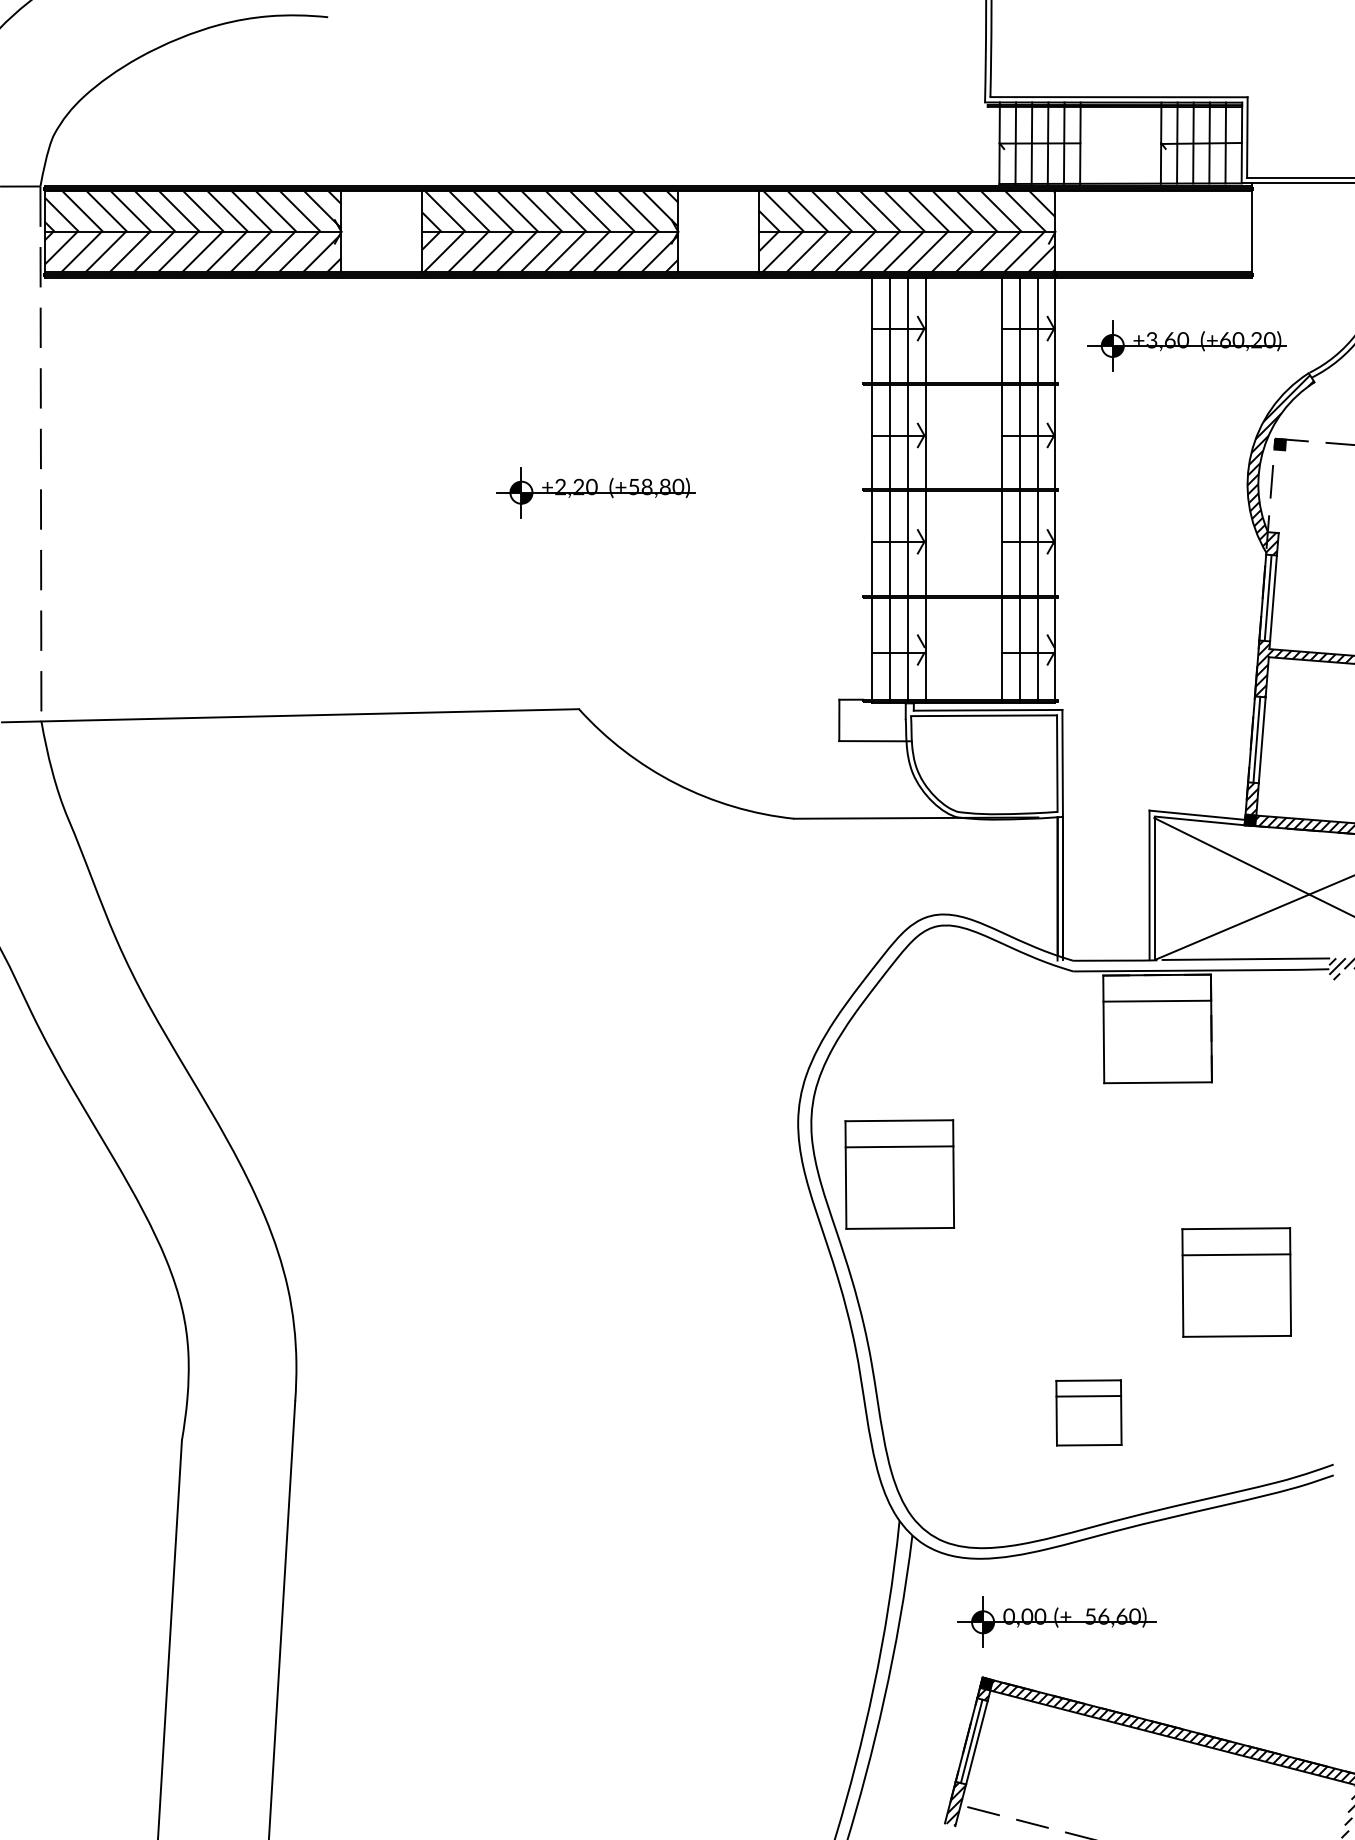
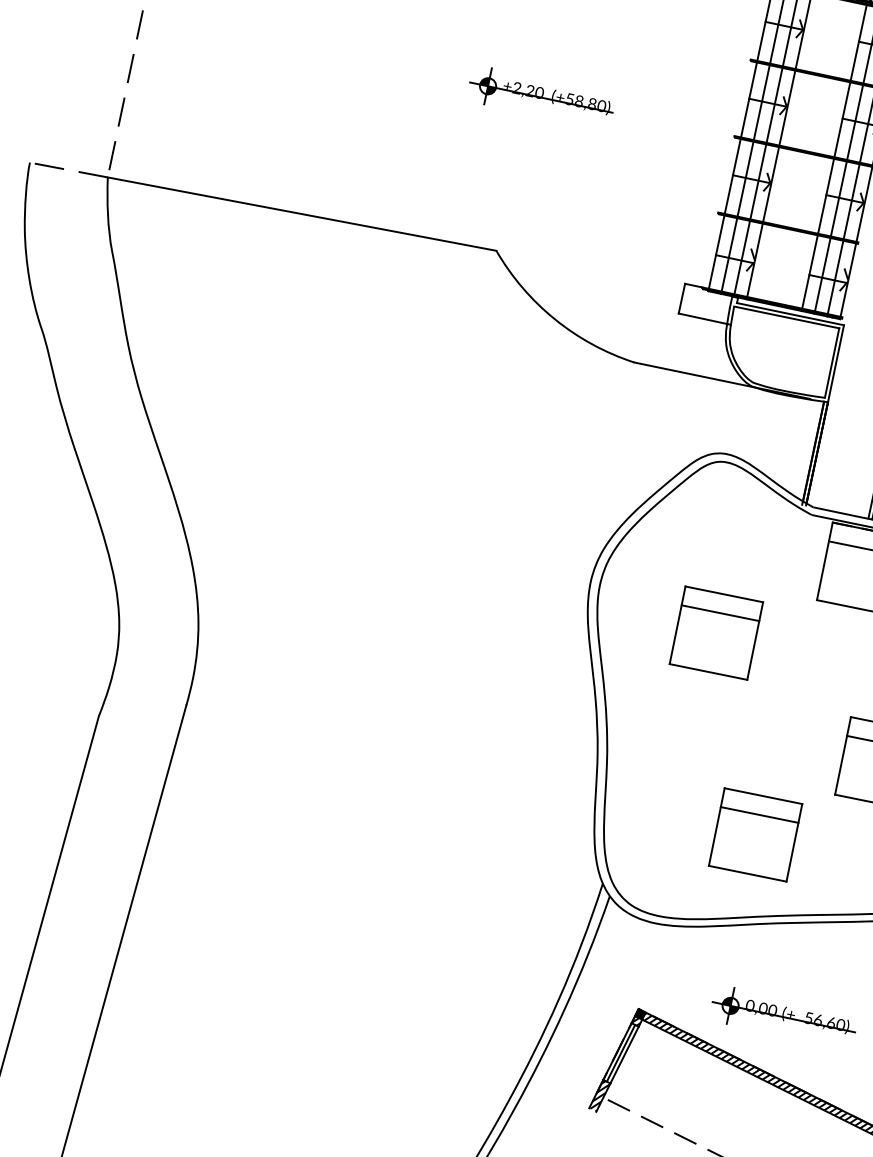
part: (899, 1174) -> (716, 633), moved
part: (1088, 1412) -> (755, 834), size x1.67
part: (1056, 1621) -> (783, 1016), moved

